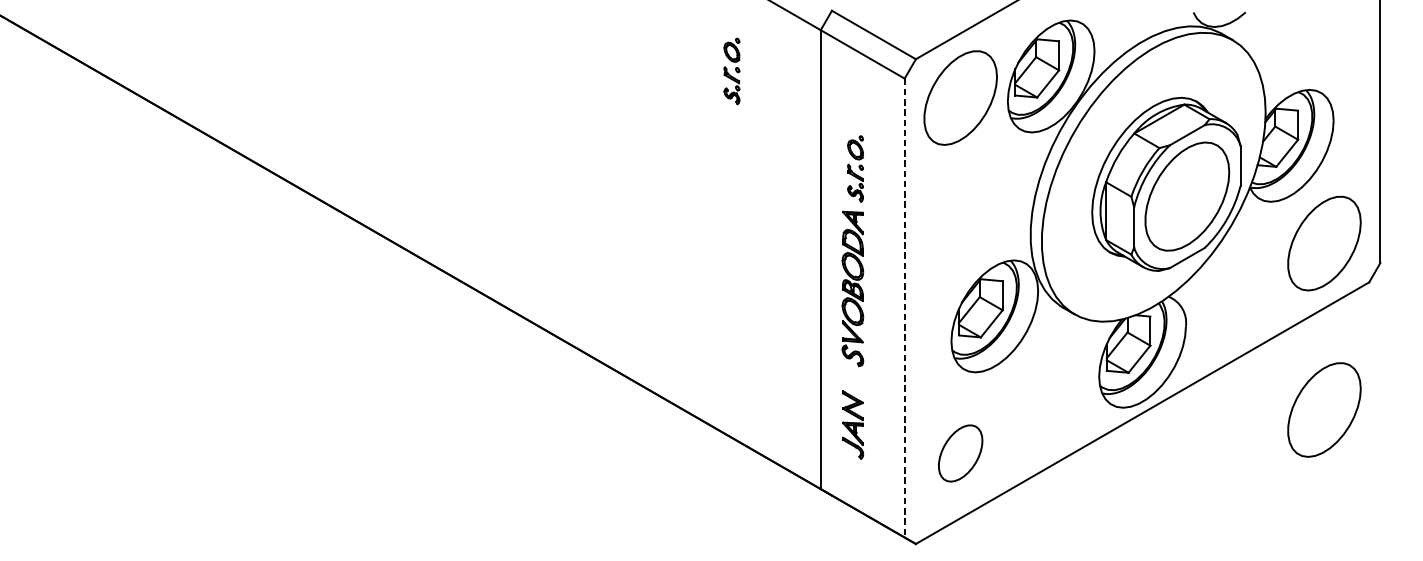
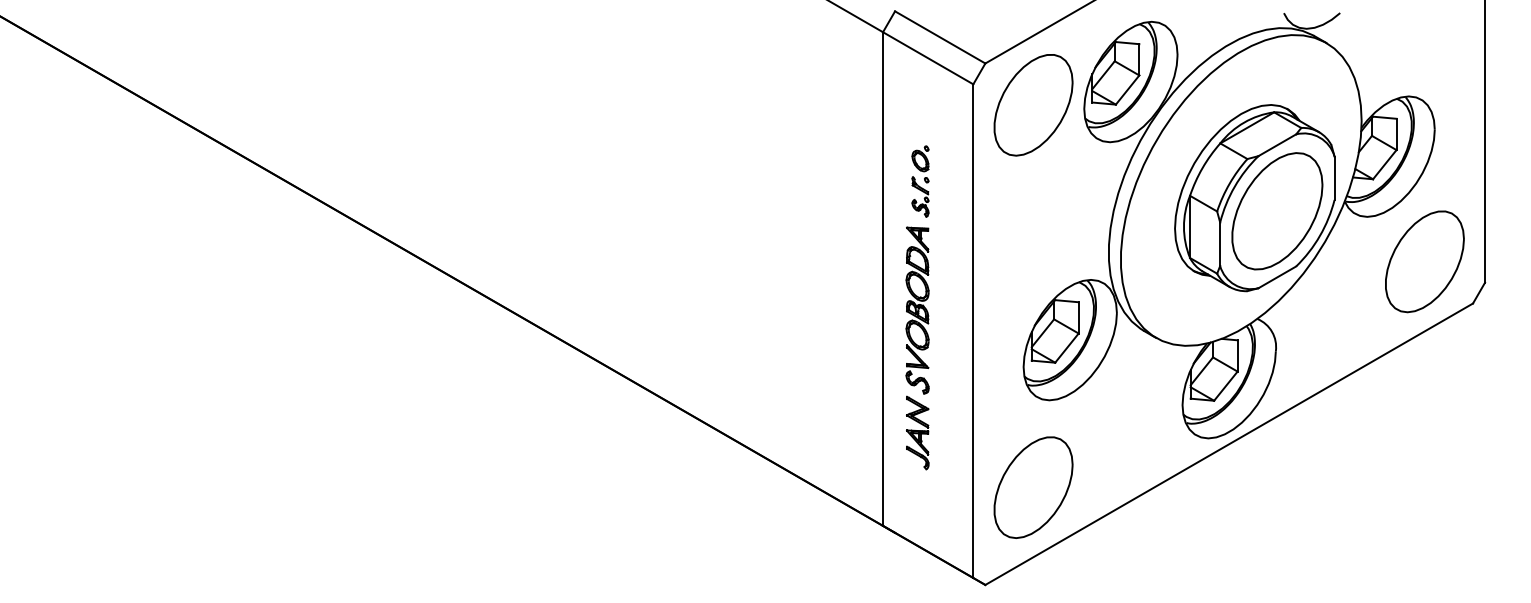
part: (731, 71) -> (787, 76), removed
line: (904, 308) -> (973, 331), dashed -> solid
part: (1324, 409) -> (1424, 440), removed
part: (852, 424) -> (917, 432), moved
part: (960, 453) -> (1033, 487), size x1.67

